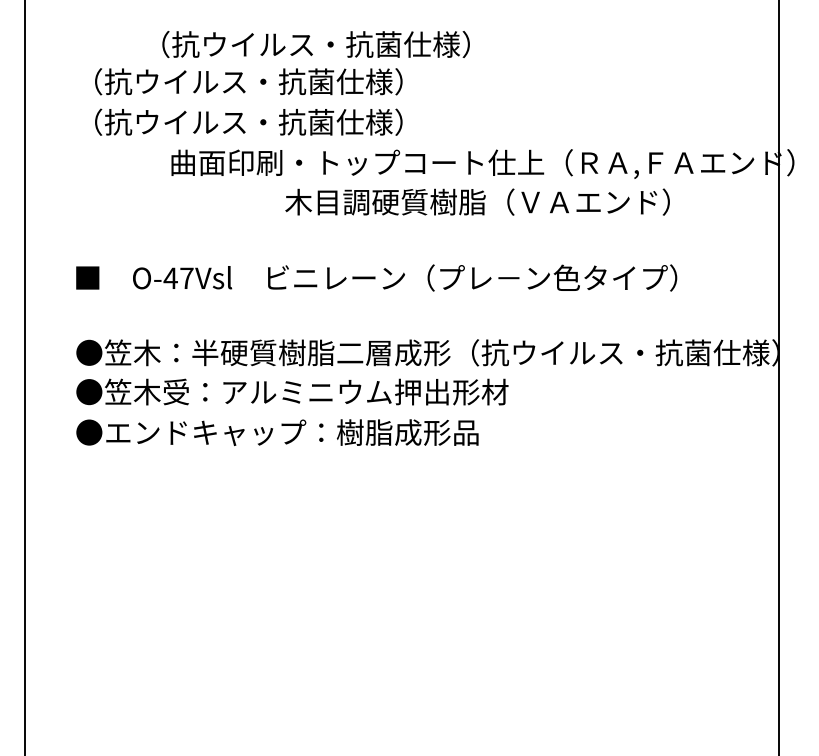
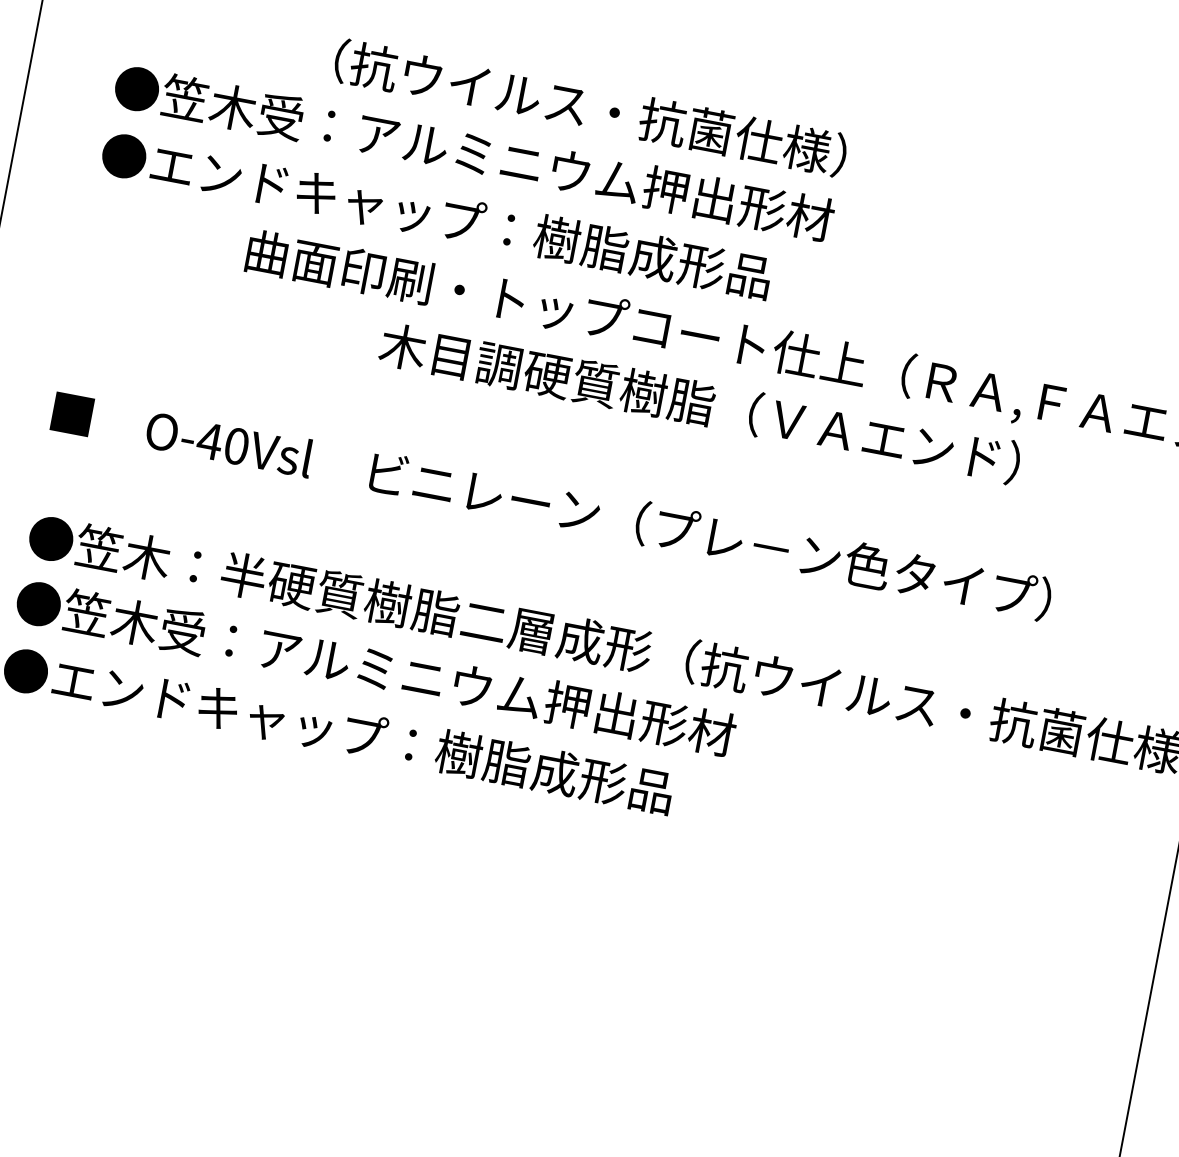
text: (315, 44) -> (589, 107), moved
text: (292, 81) -> (474, 153), （抗ウイルス・抗菌仕様） -> ●笠木受：アルミニウム押出形材
text: (277, 121) -> (436, 214), （抗ウイルス・抗菌仕様） -> ●エンドキャップ：樹脂成形品
text: (477, 201) -> (700, 402), moved
text: (186, 278) -> (236, 446), O-47Vsl -> O-40Vsl

